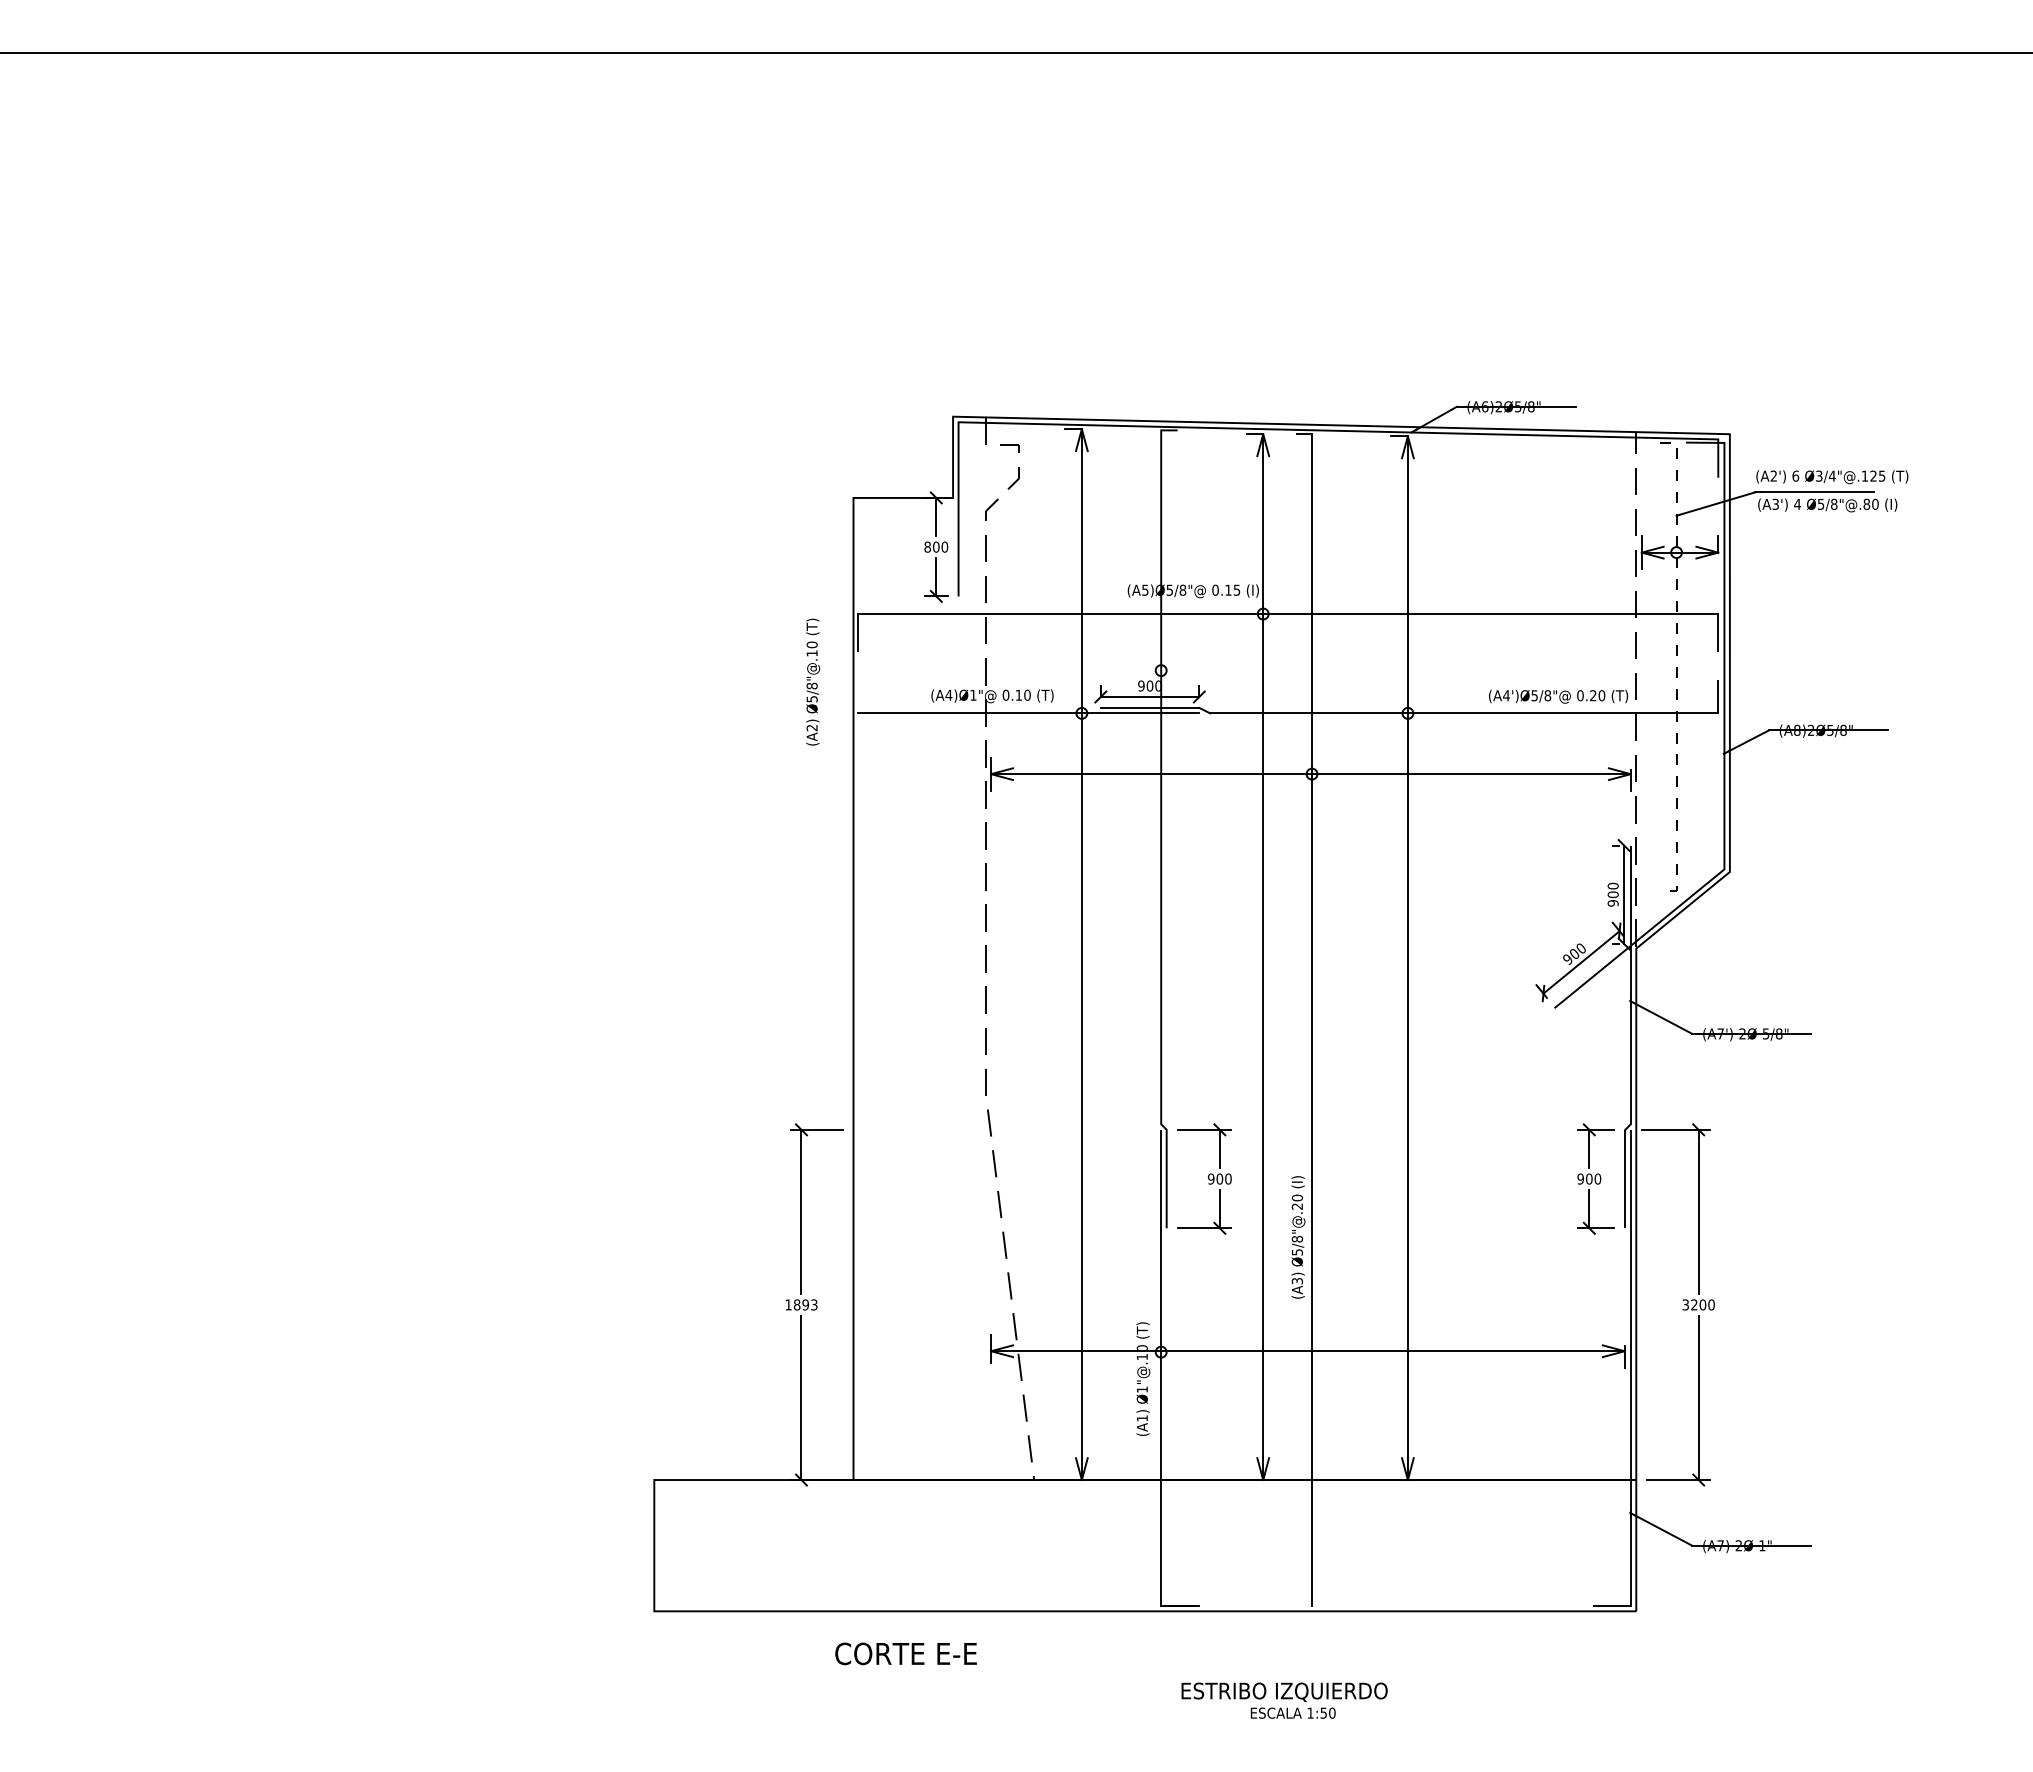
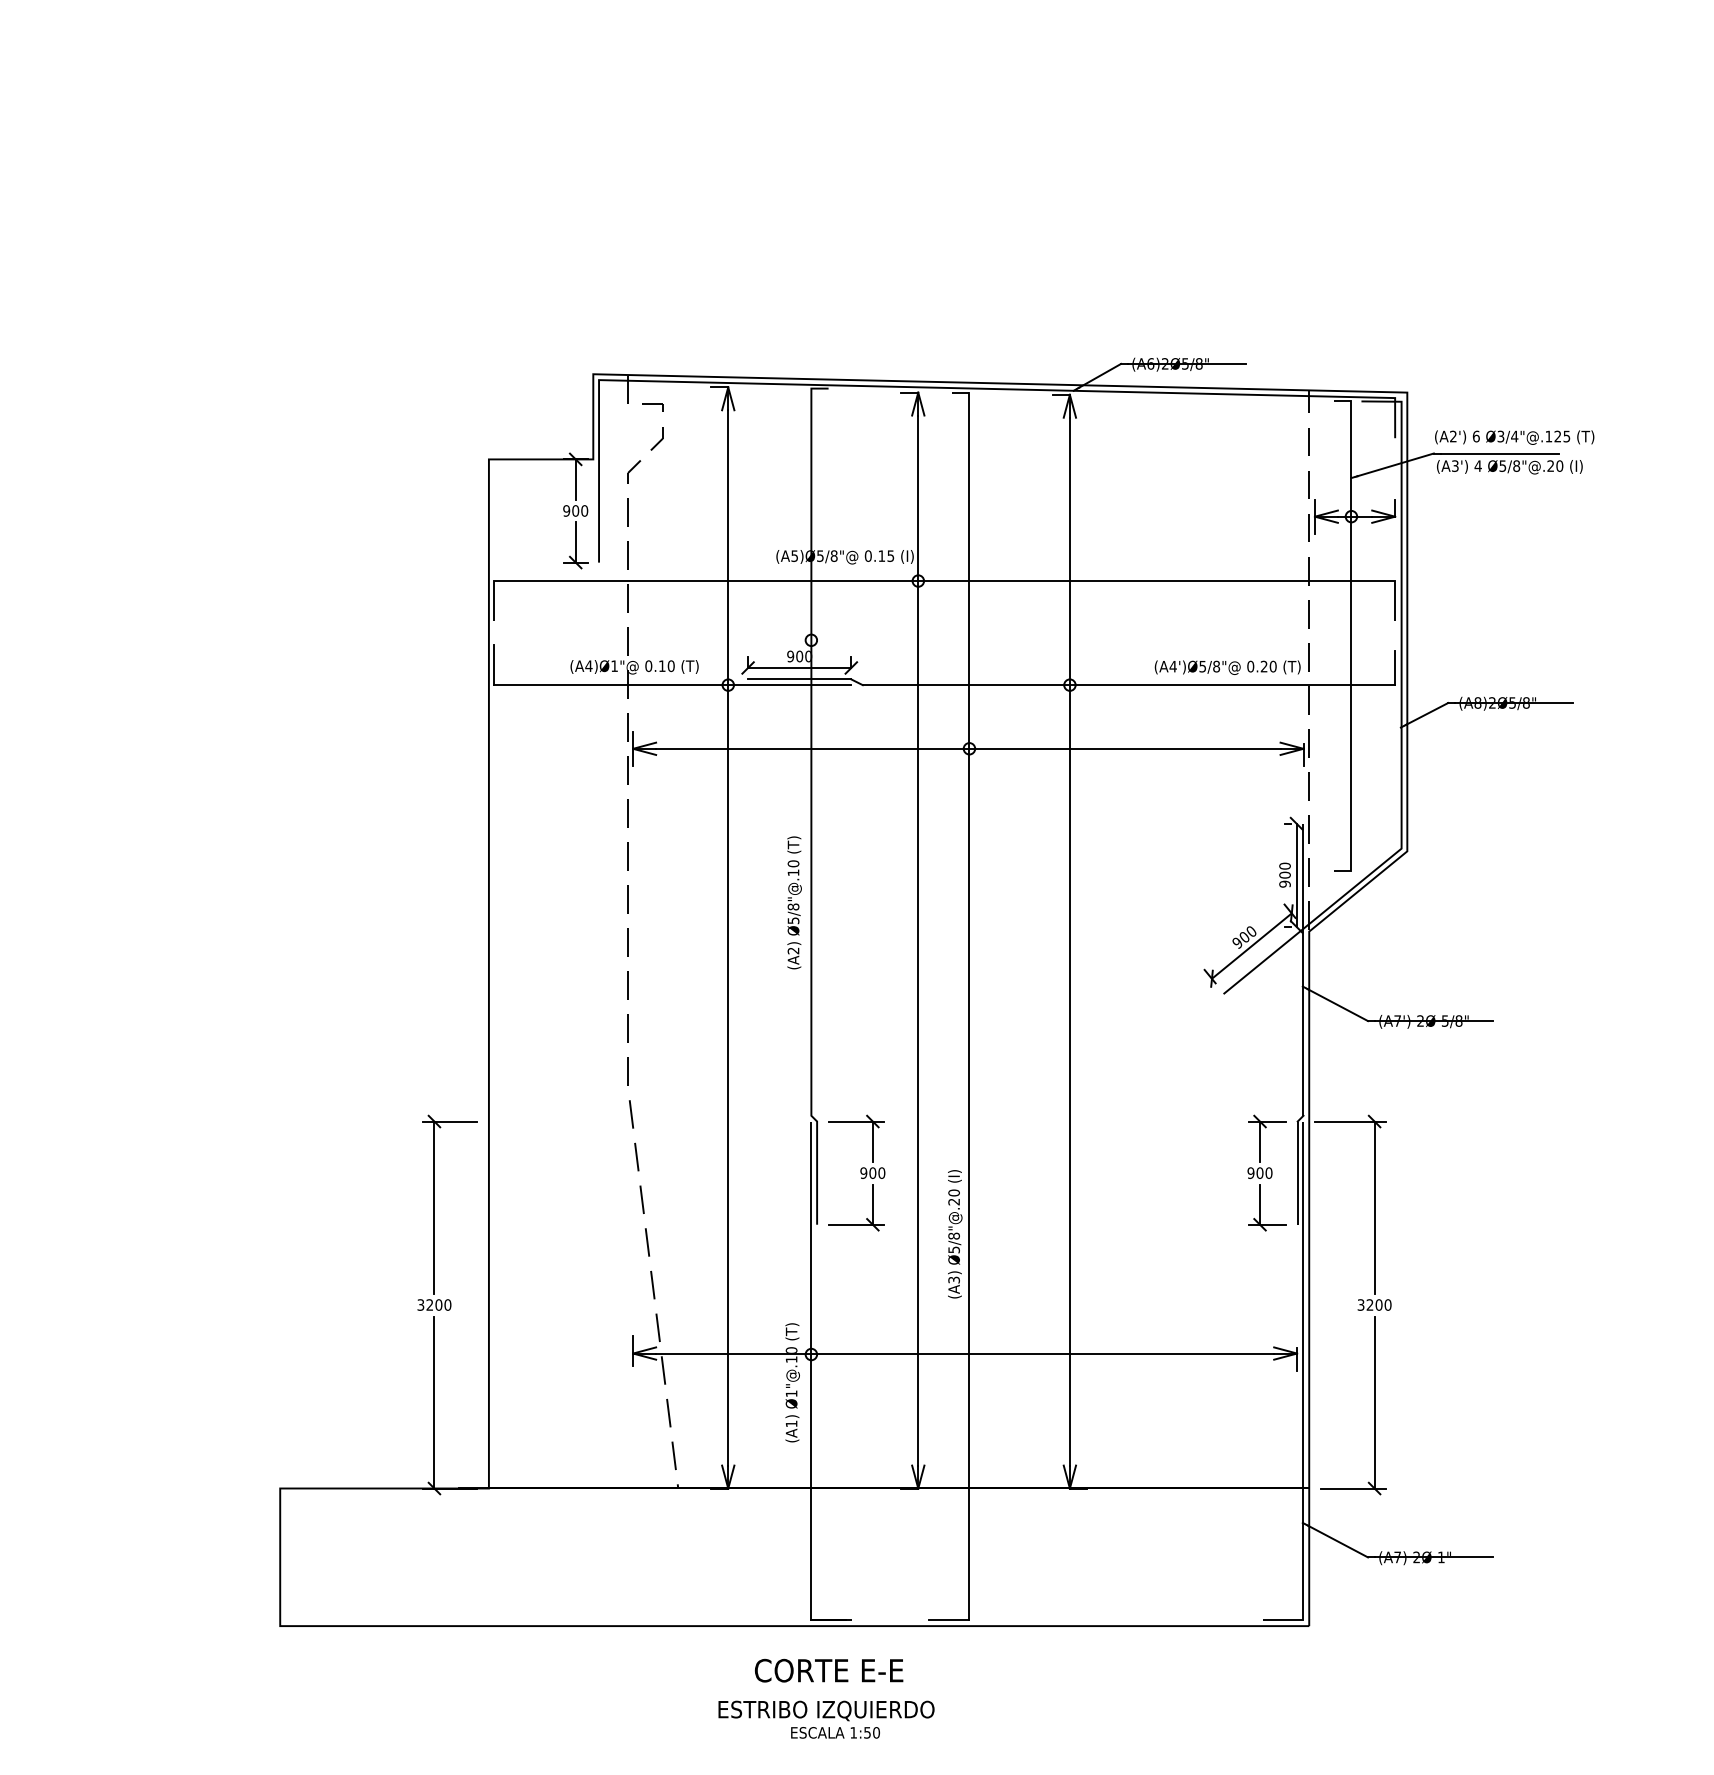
text: (1866, 503) -> (1550, 465), Ø5/8"@.80 -> Ø5/8"@.20
text: (927, 547) -> (566, 511), 800 -> 900
line: (1676, 666) -> (1351, 636), dashed -> solid
text: (813, 681) -> (794, 902), moved
line: (858, 694) -> (494, 665), added
text: (801, 1304) -> (434, 1304), 1893 -> 3200
line: (1292, 1605) -> (948, 1619), added
text: (905, 1653) -> (828, 1670), moved
text: (1284, 1700) -> (826, 1719), moved

